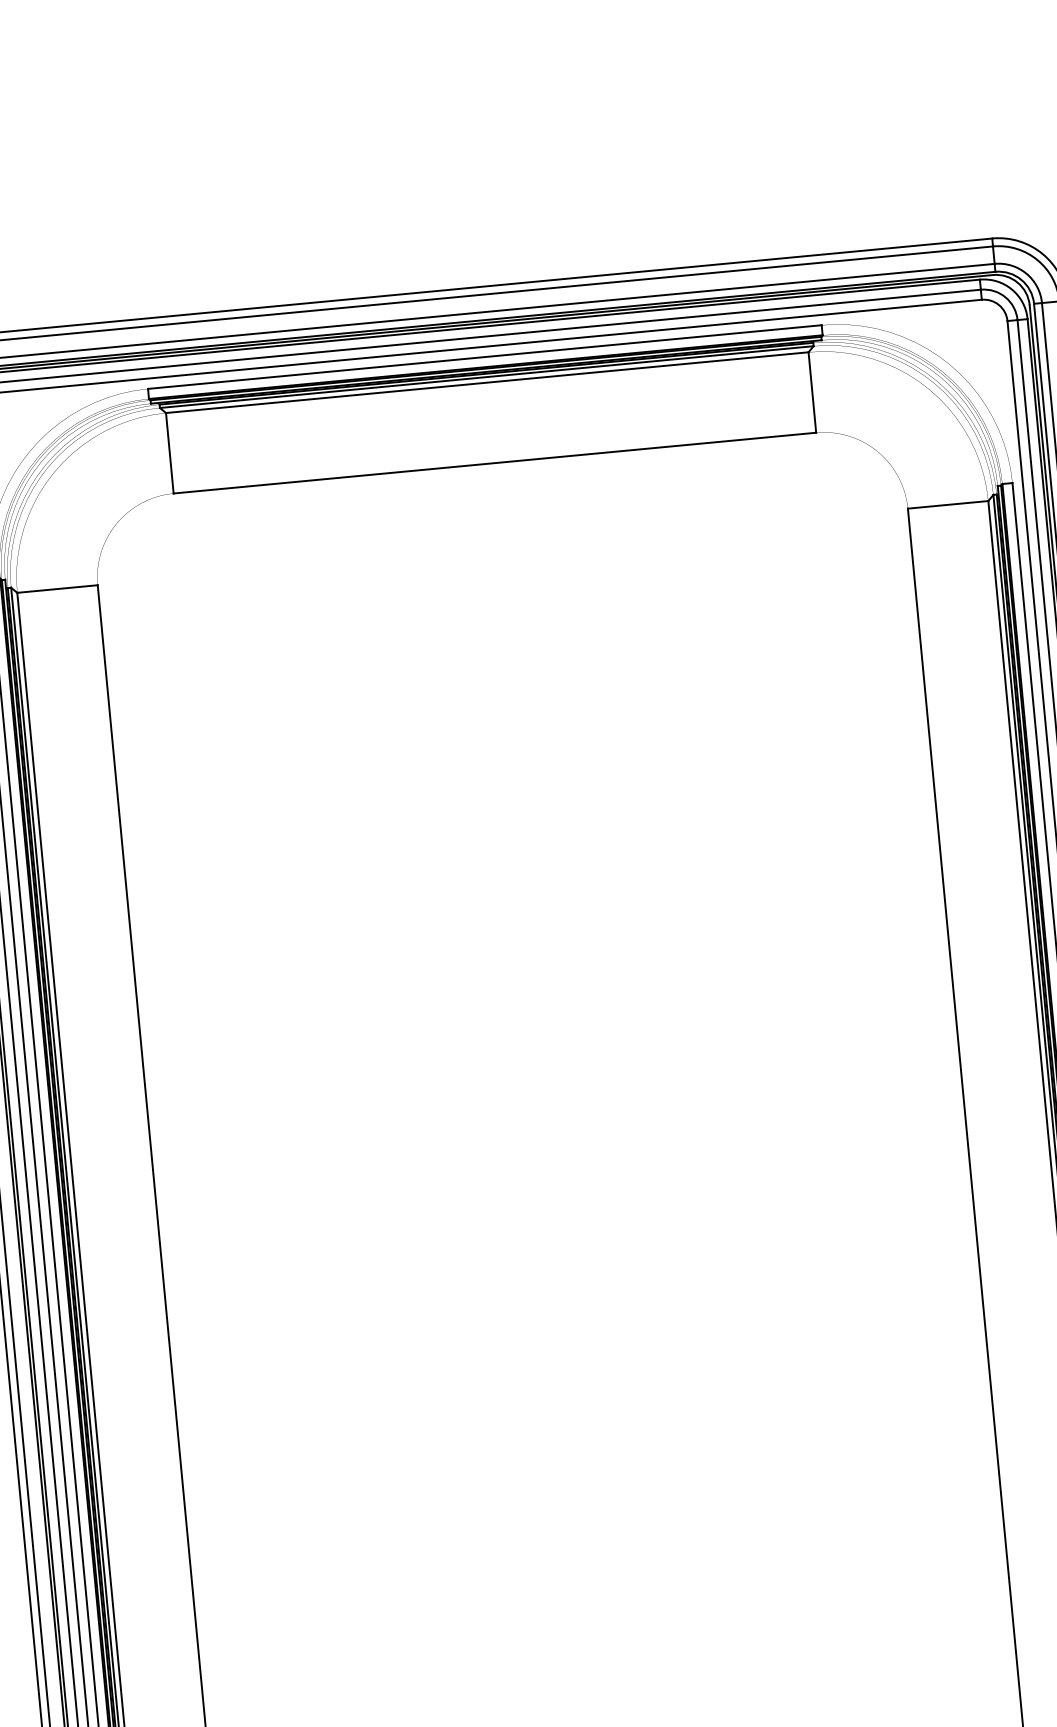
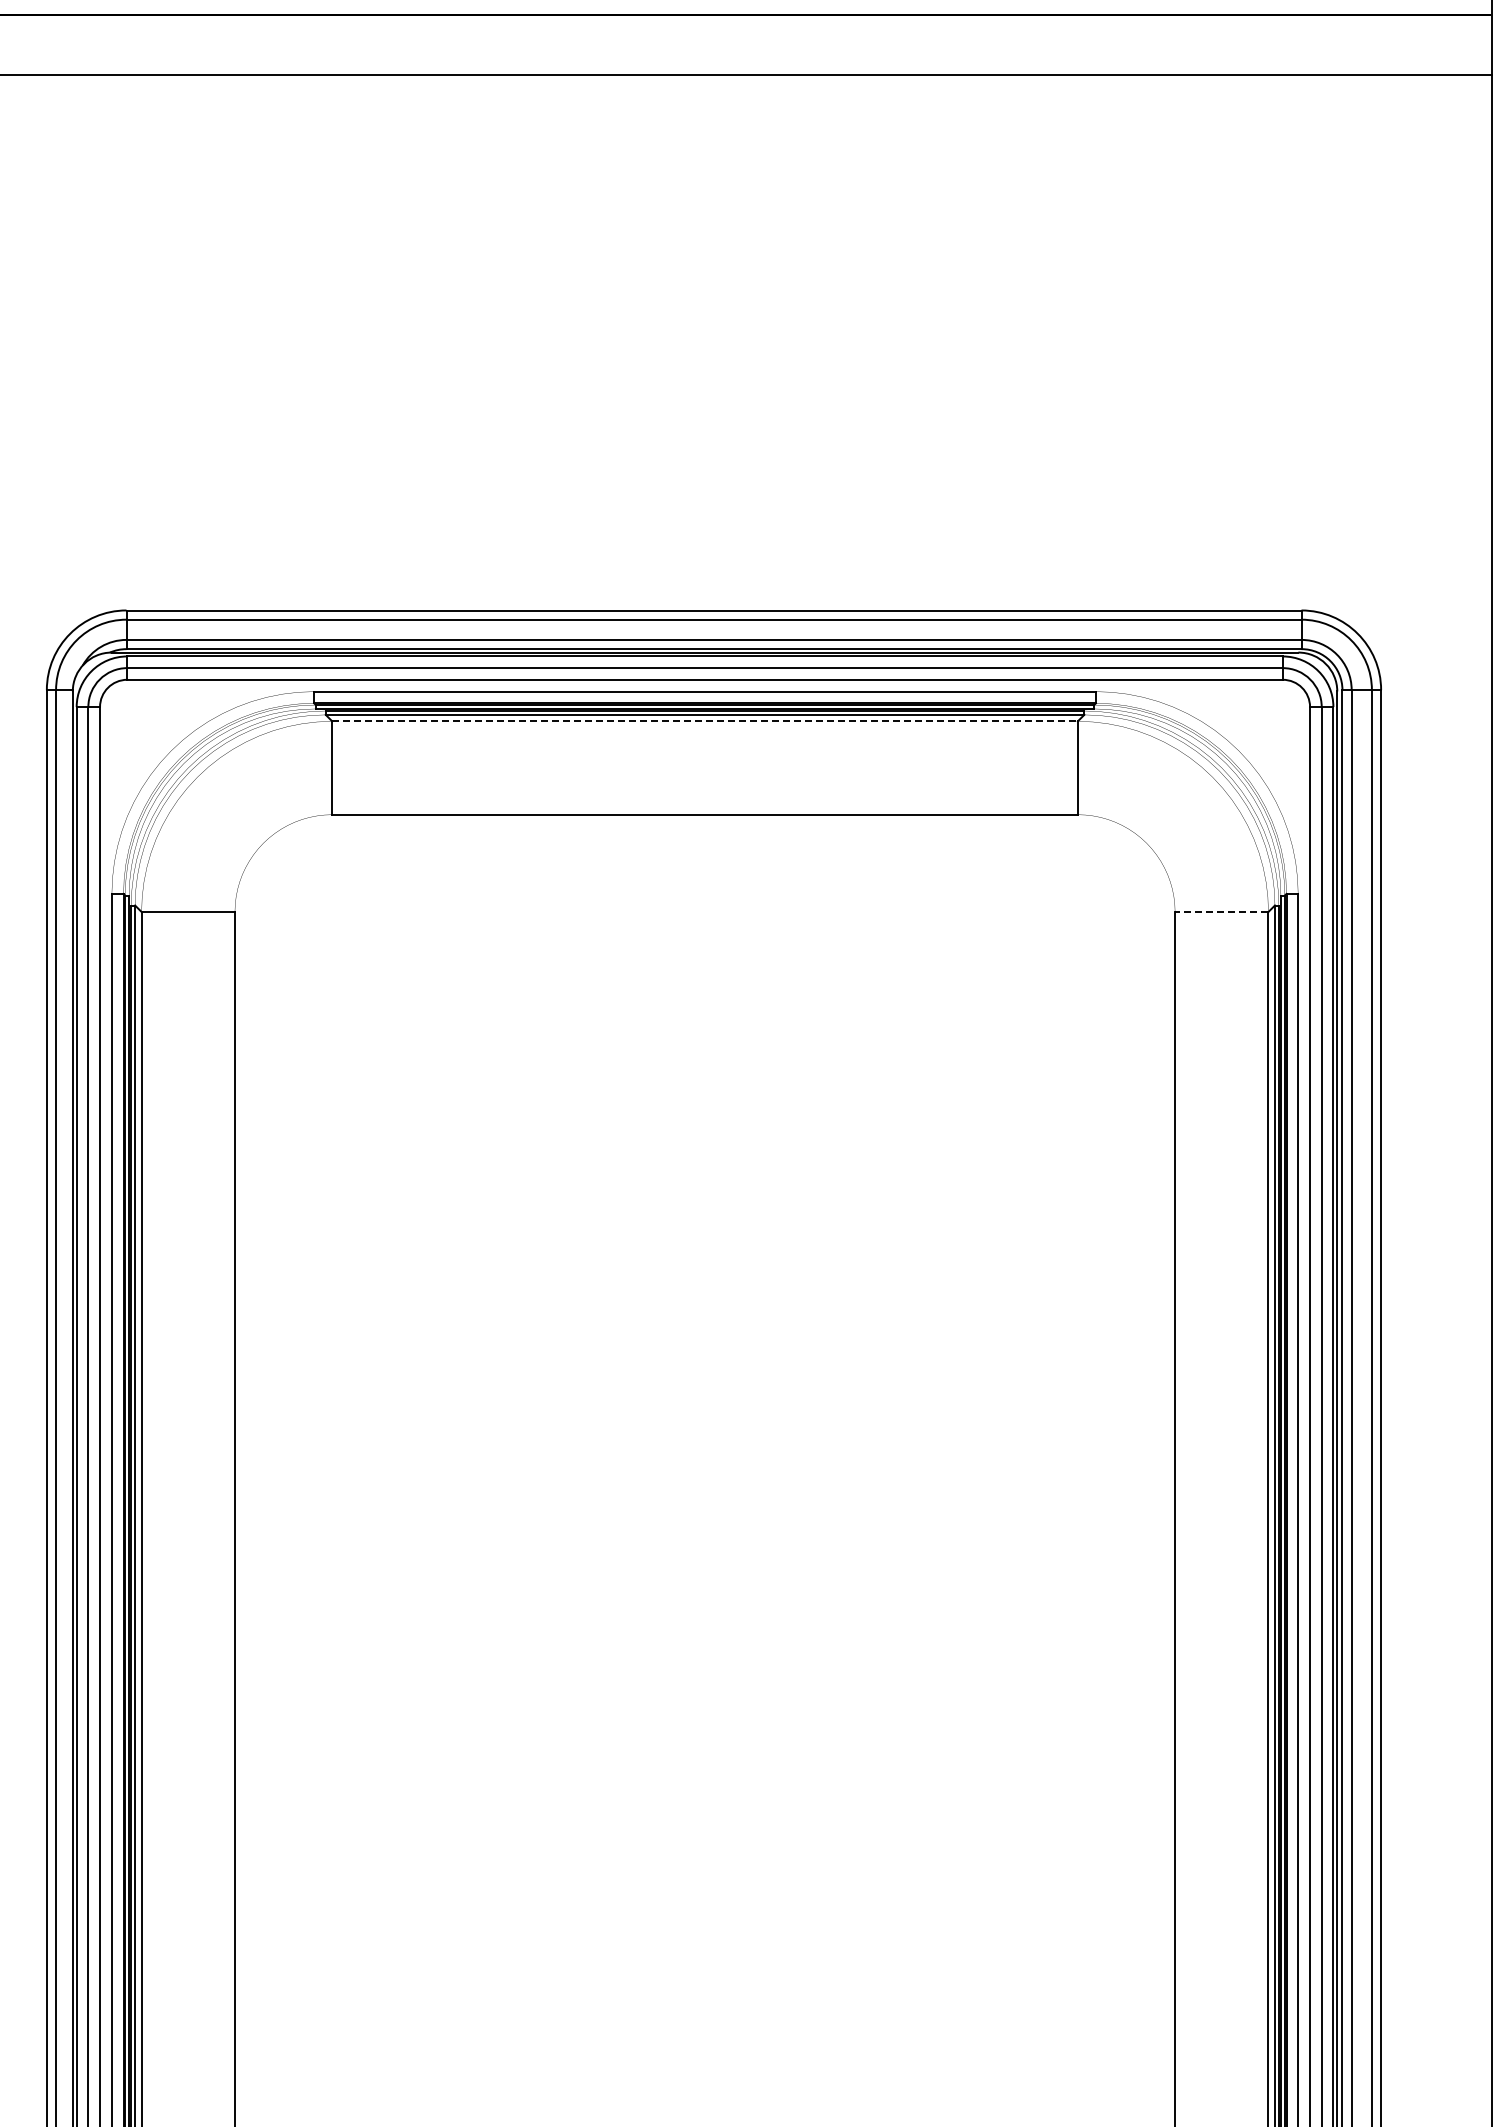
line: (487, 382) -> (705, 721), solid -> dashed
line: (947, 505) -> (1221, 912), solid -> dashed

